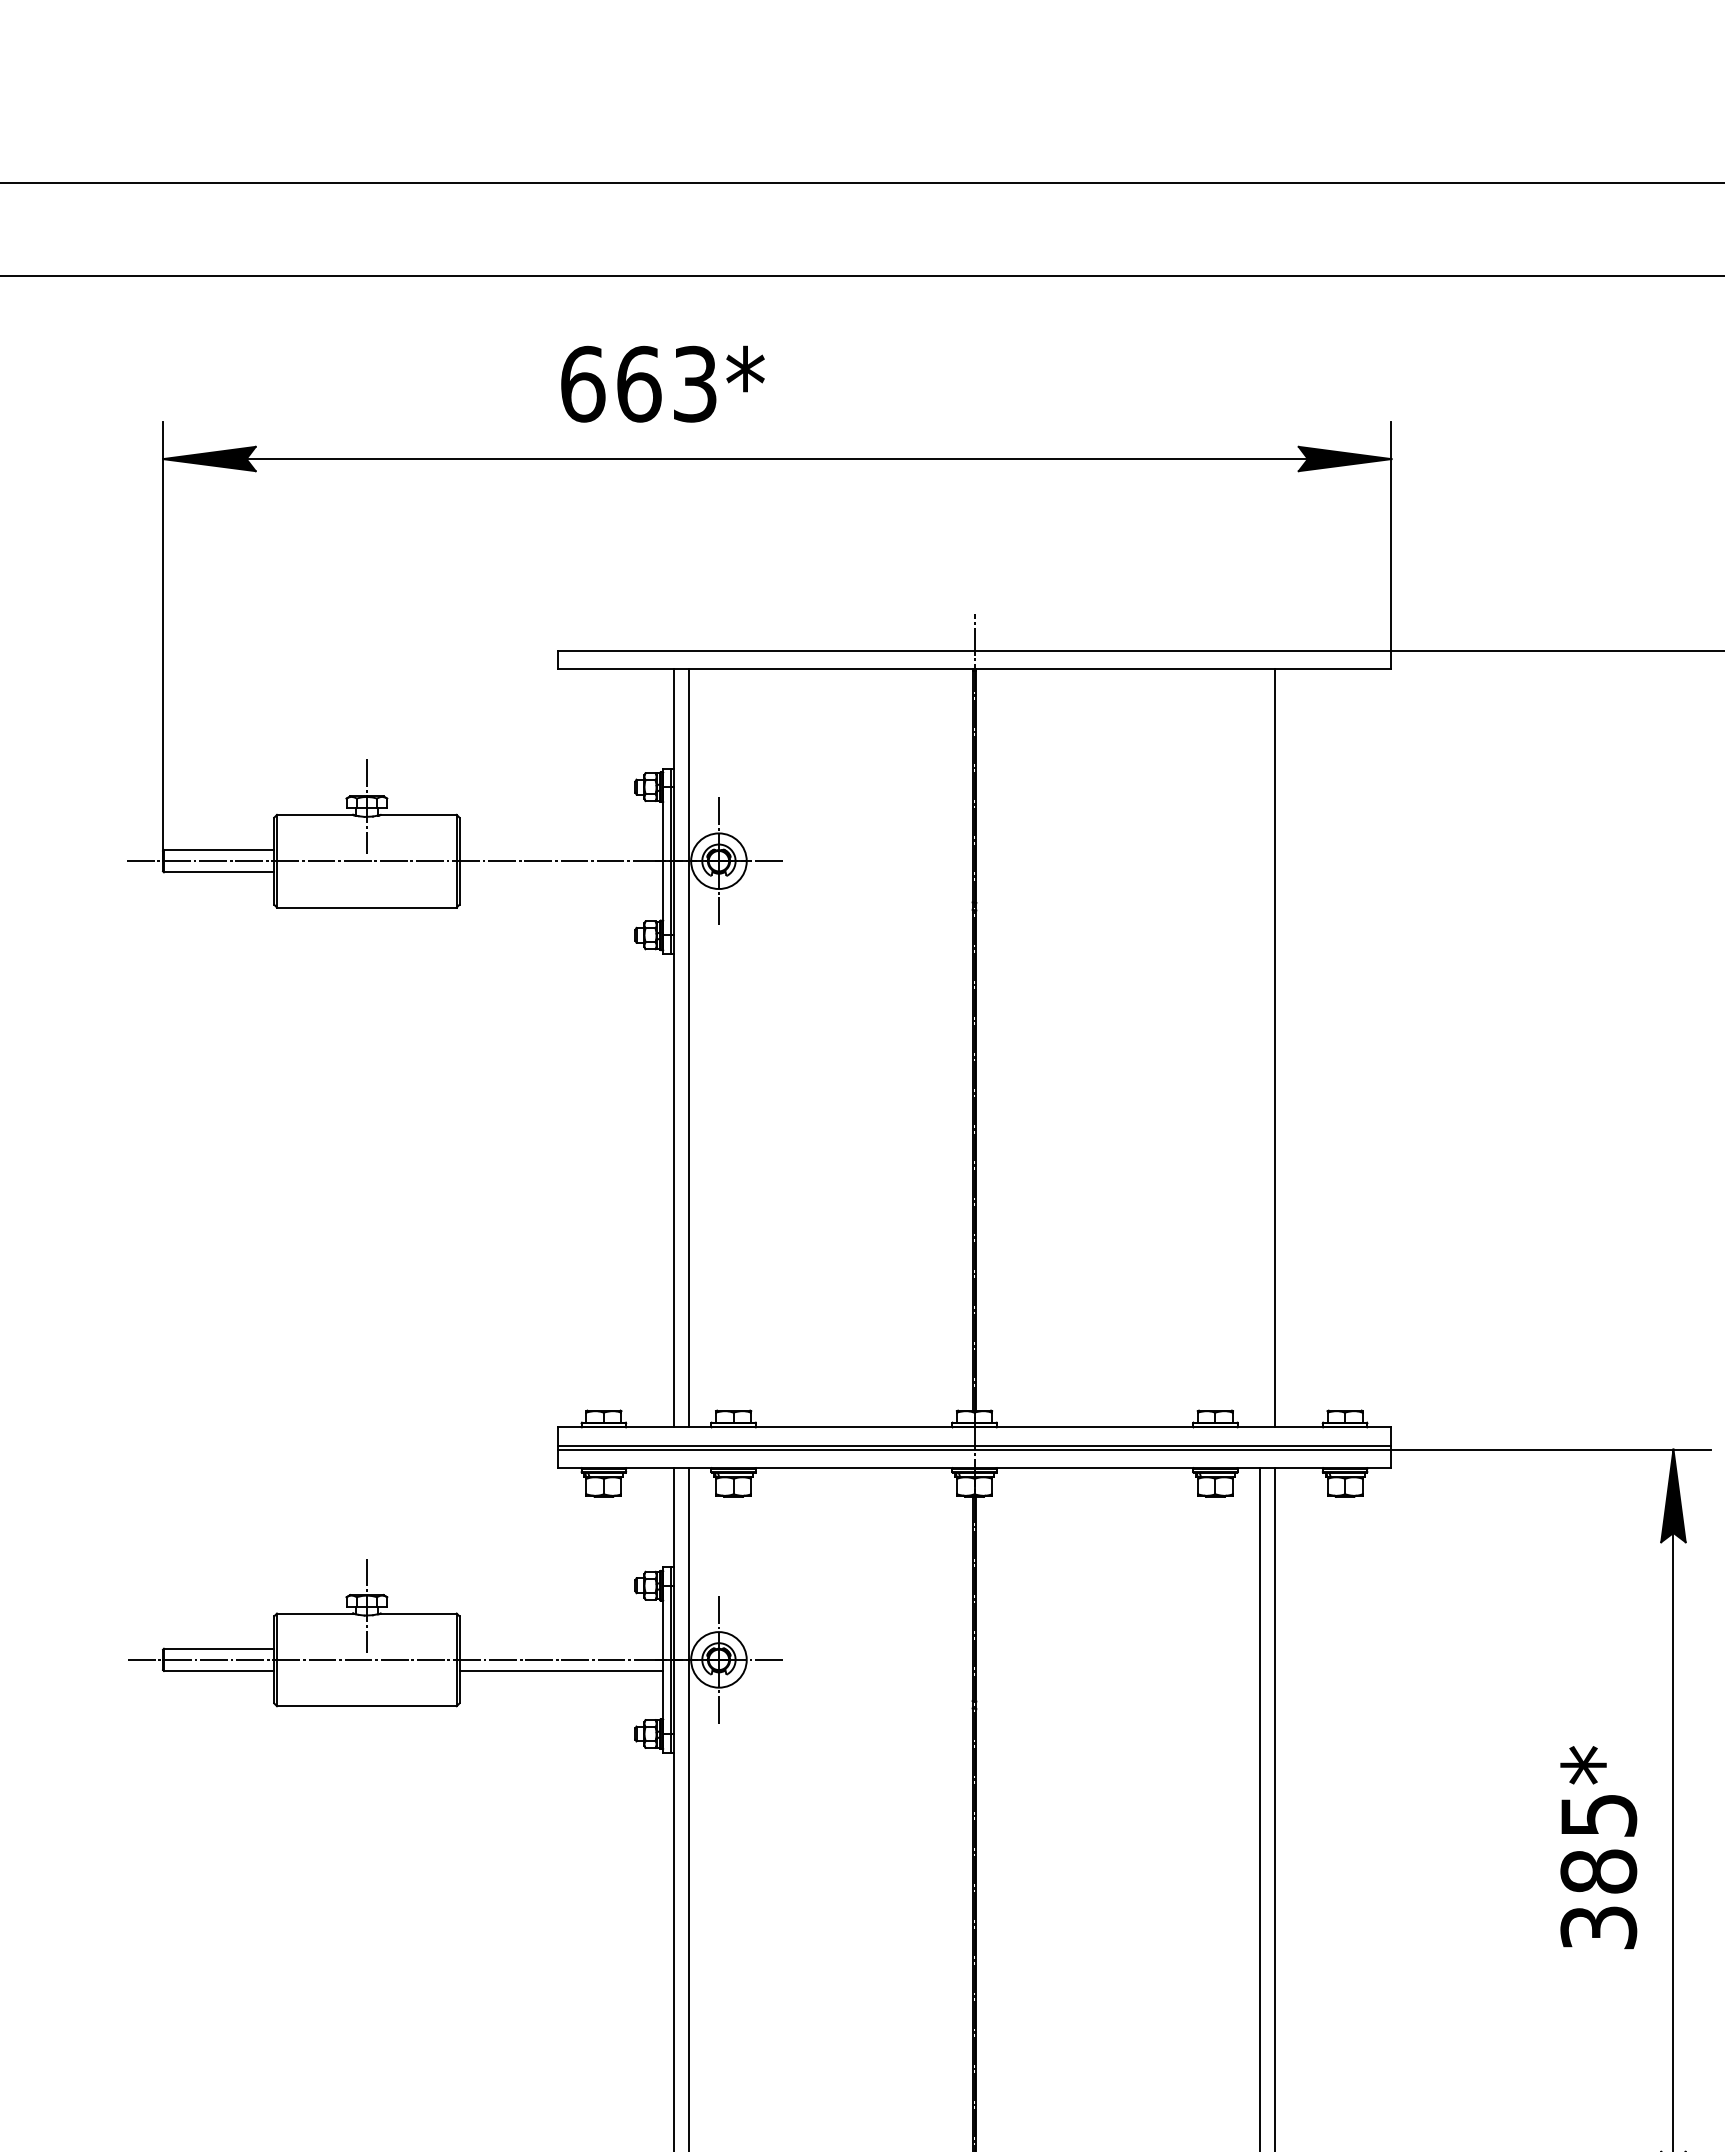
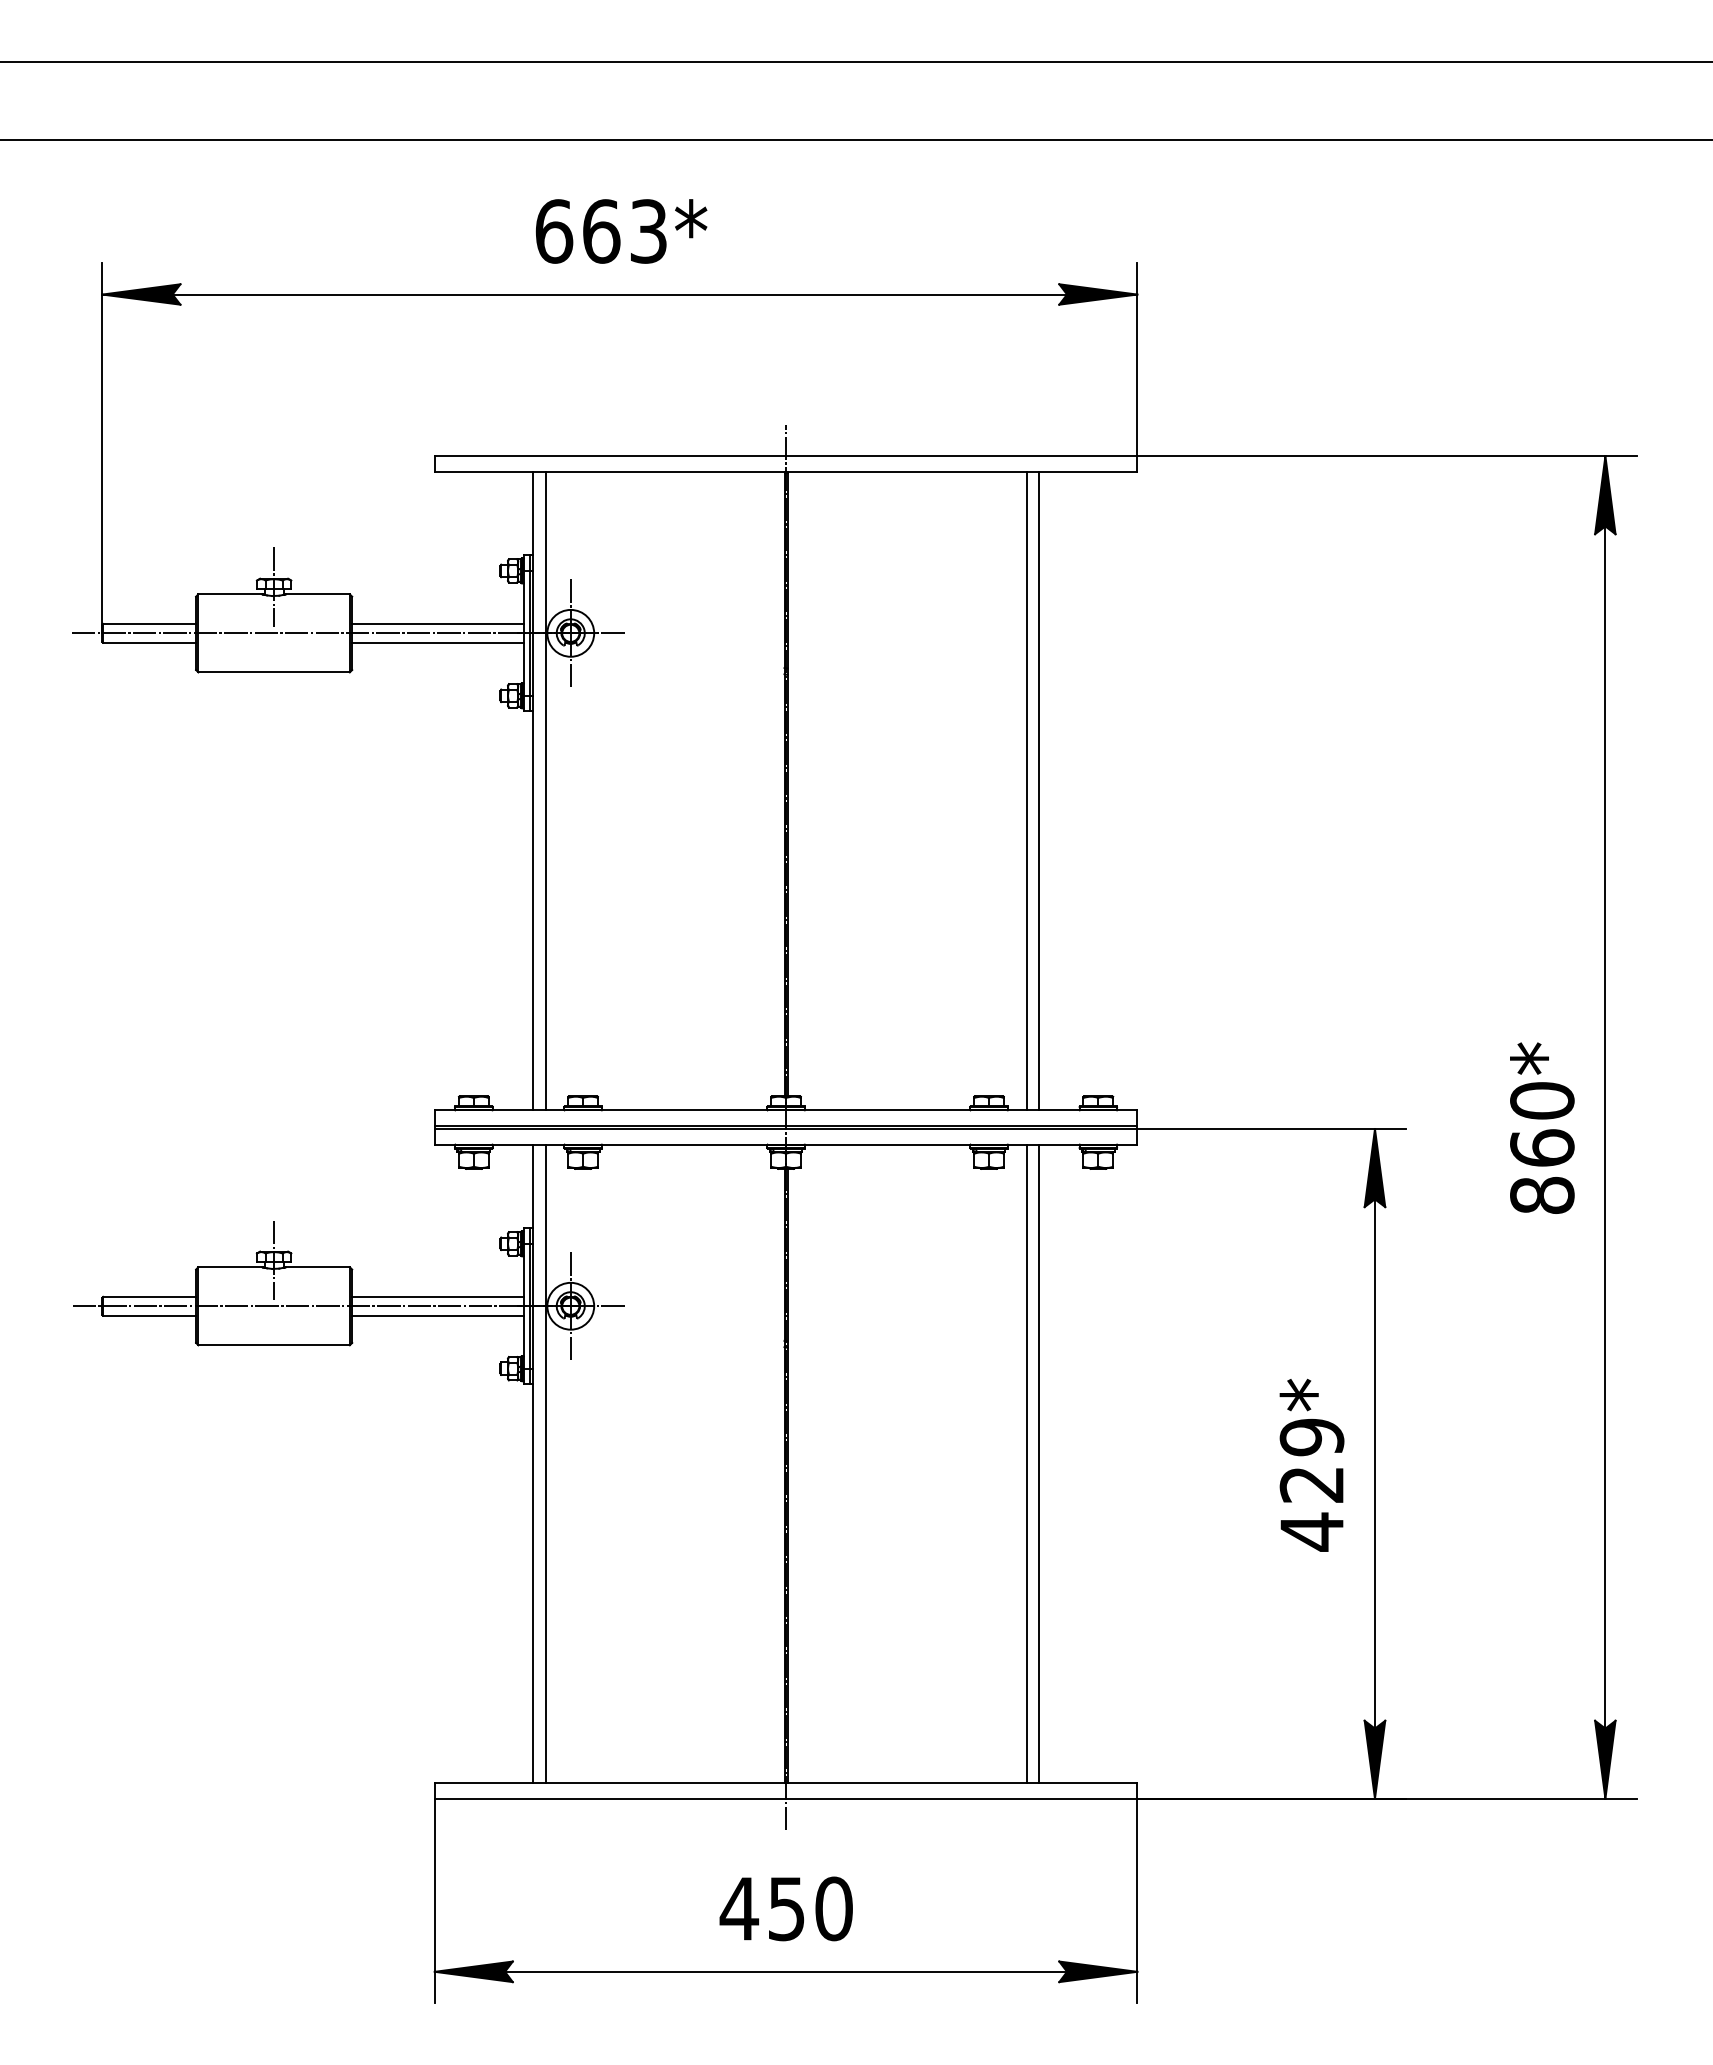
text: (662, 384) -> (621, 231), moved
line: (560, 849) -> (437, 623), added
line: (560, 872) -> (437, 642), added
line: (1259, 1047) -> (1026, 790), added
line: (560, 1648) -> (437, 1296), added
text: (1598, 1871) -> (1311, 1484), 385* -> 429*

